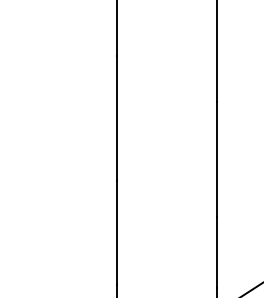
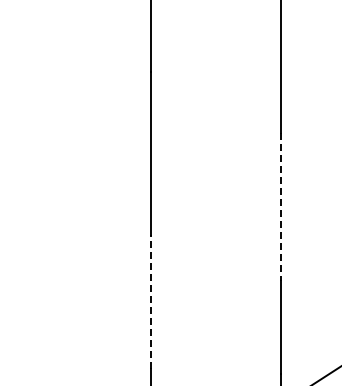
line: (216, 160) -> (280, 207), solid -> dashed
line: (116, 232) -> (151, 301), solid -> dashed

